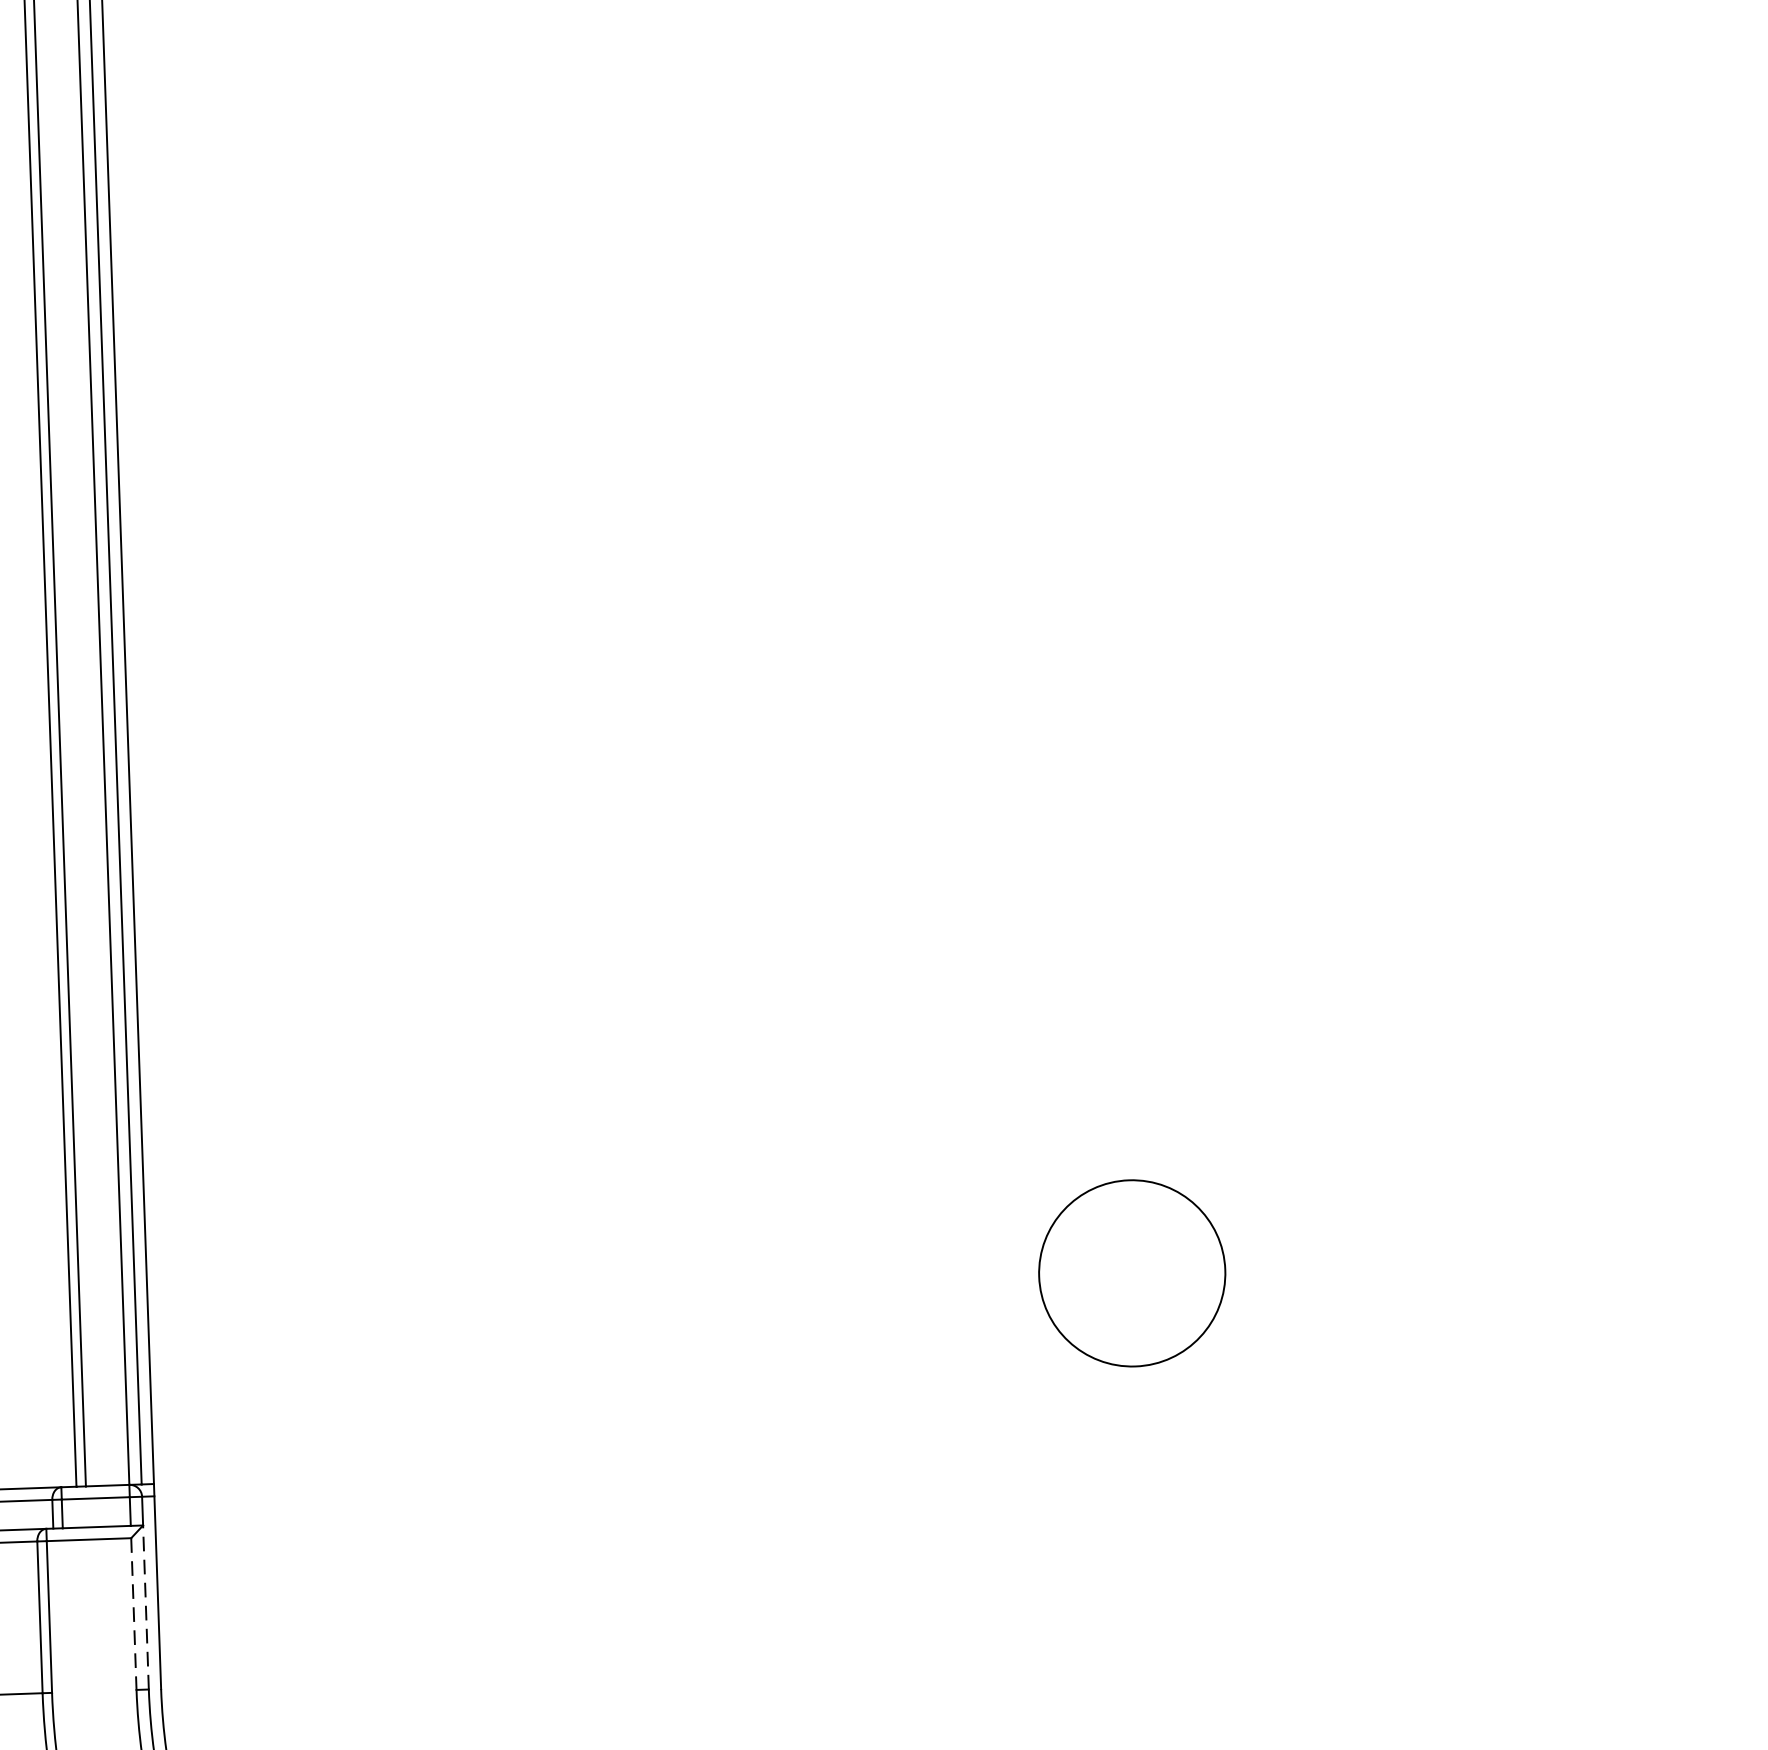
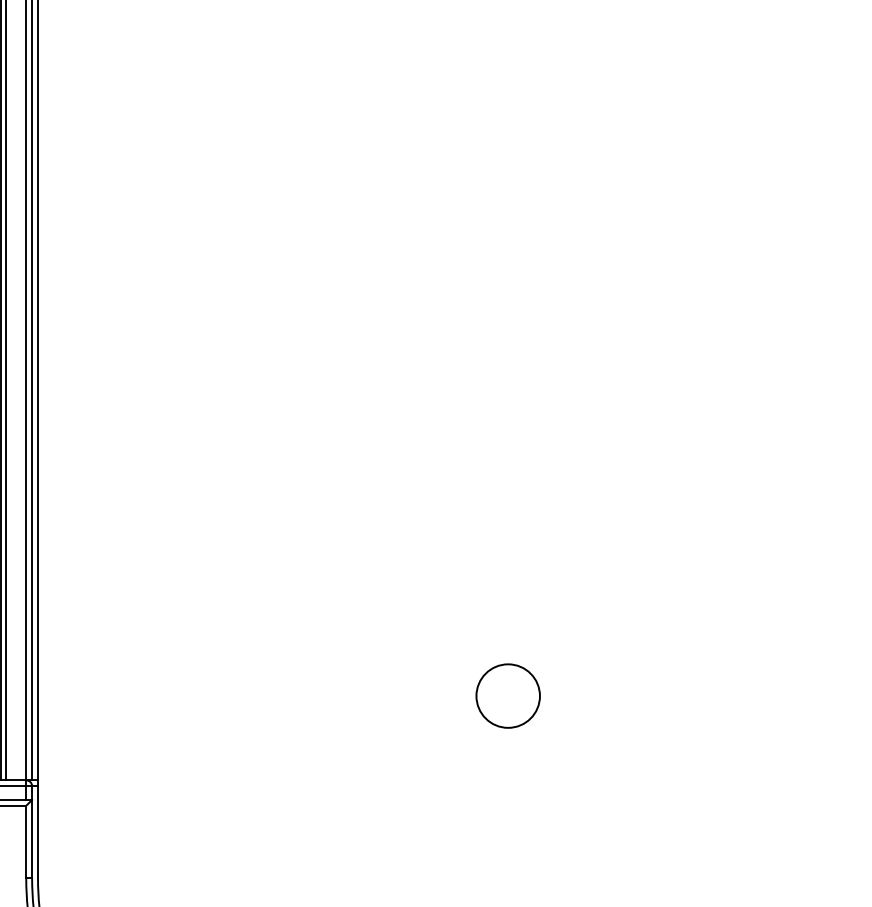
circle: (1130, 1272) -> (507, 695), size x0.71
line: (146, 1606) -> (32, 838), dashed -> solid
line: (134, 1614) -> (26, 842), dashed -> solid

